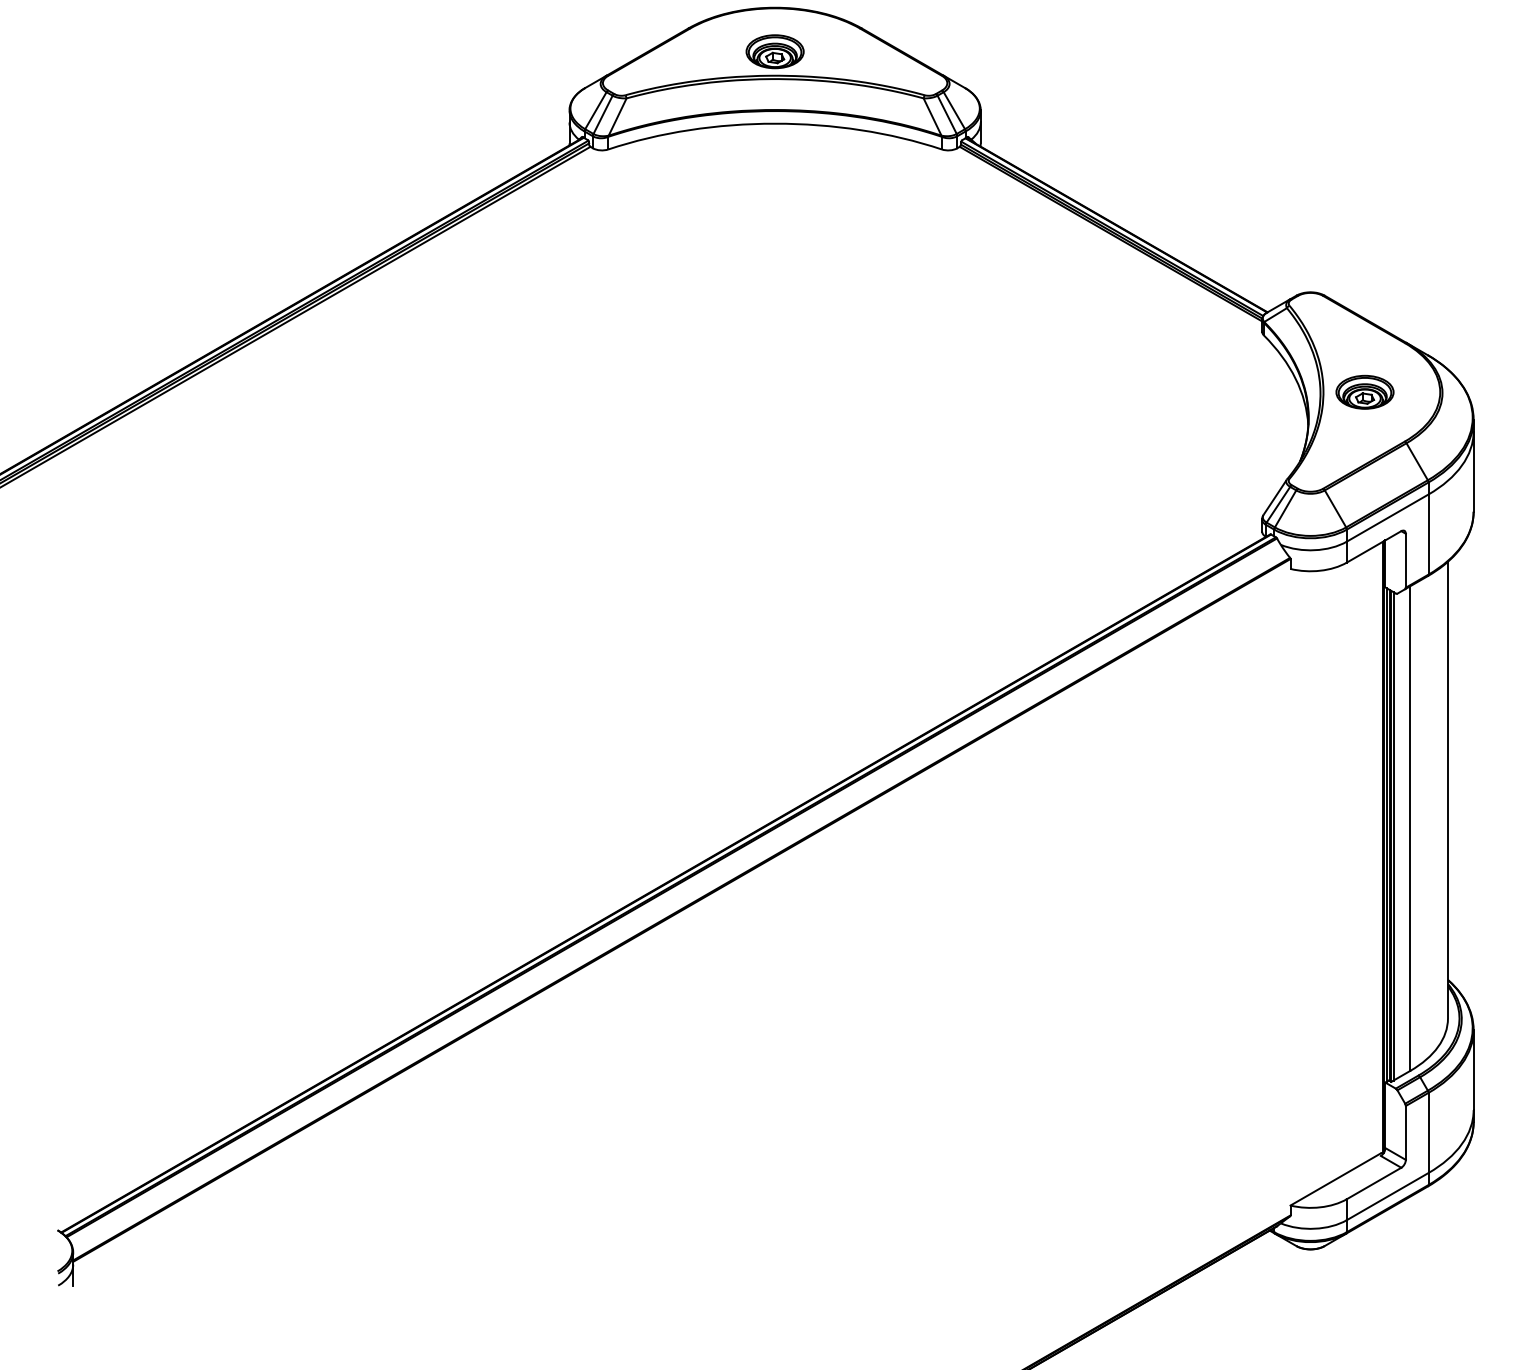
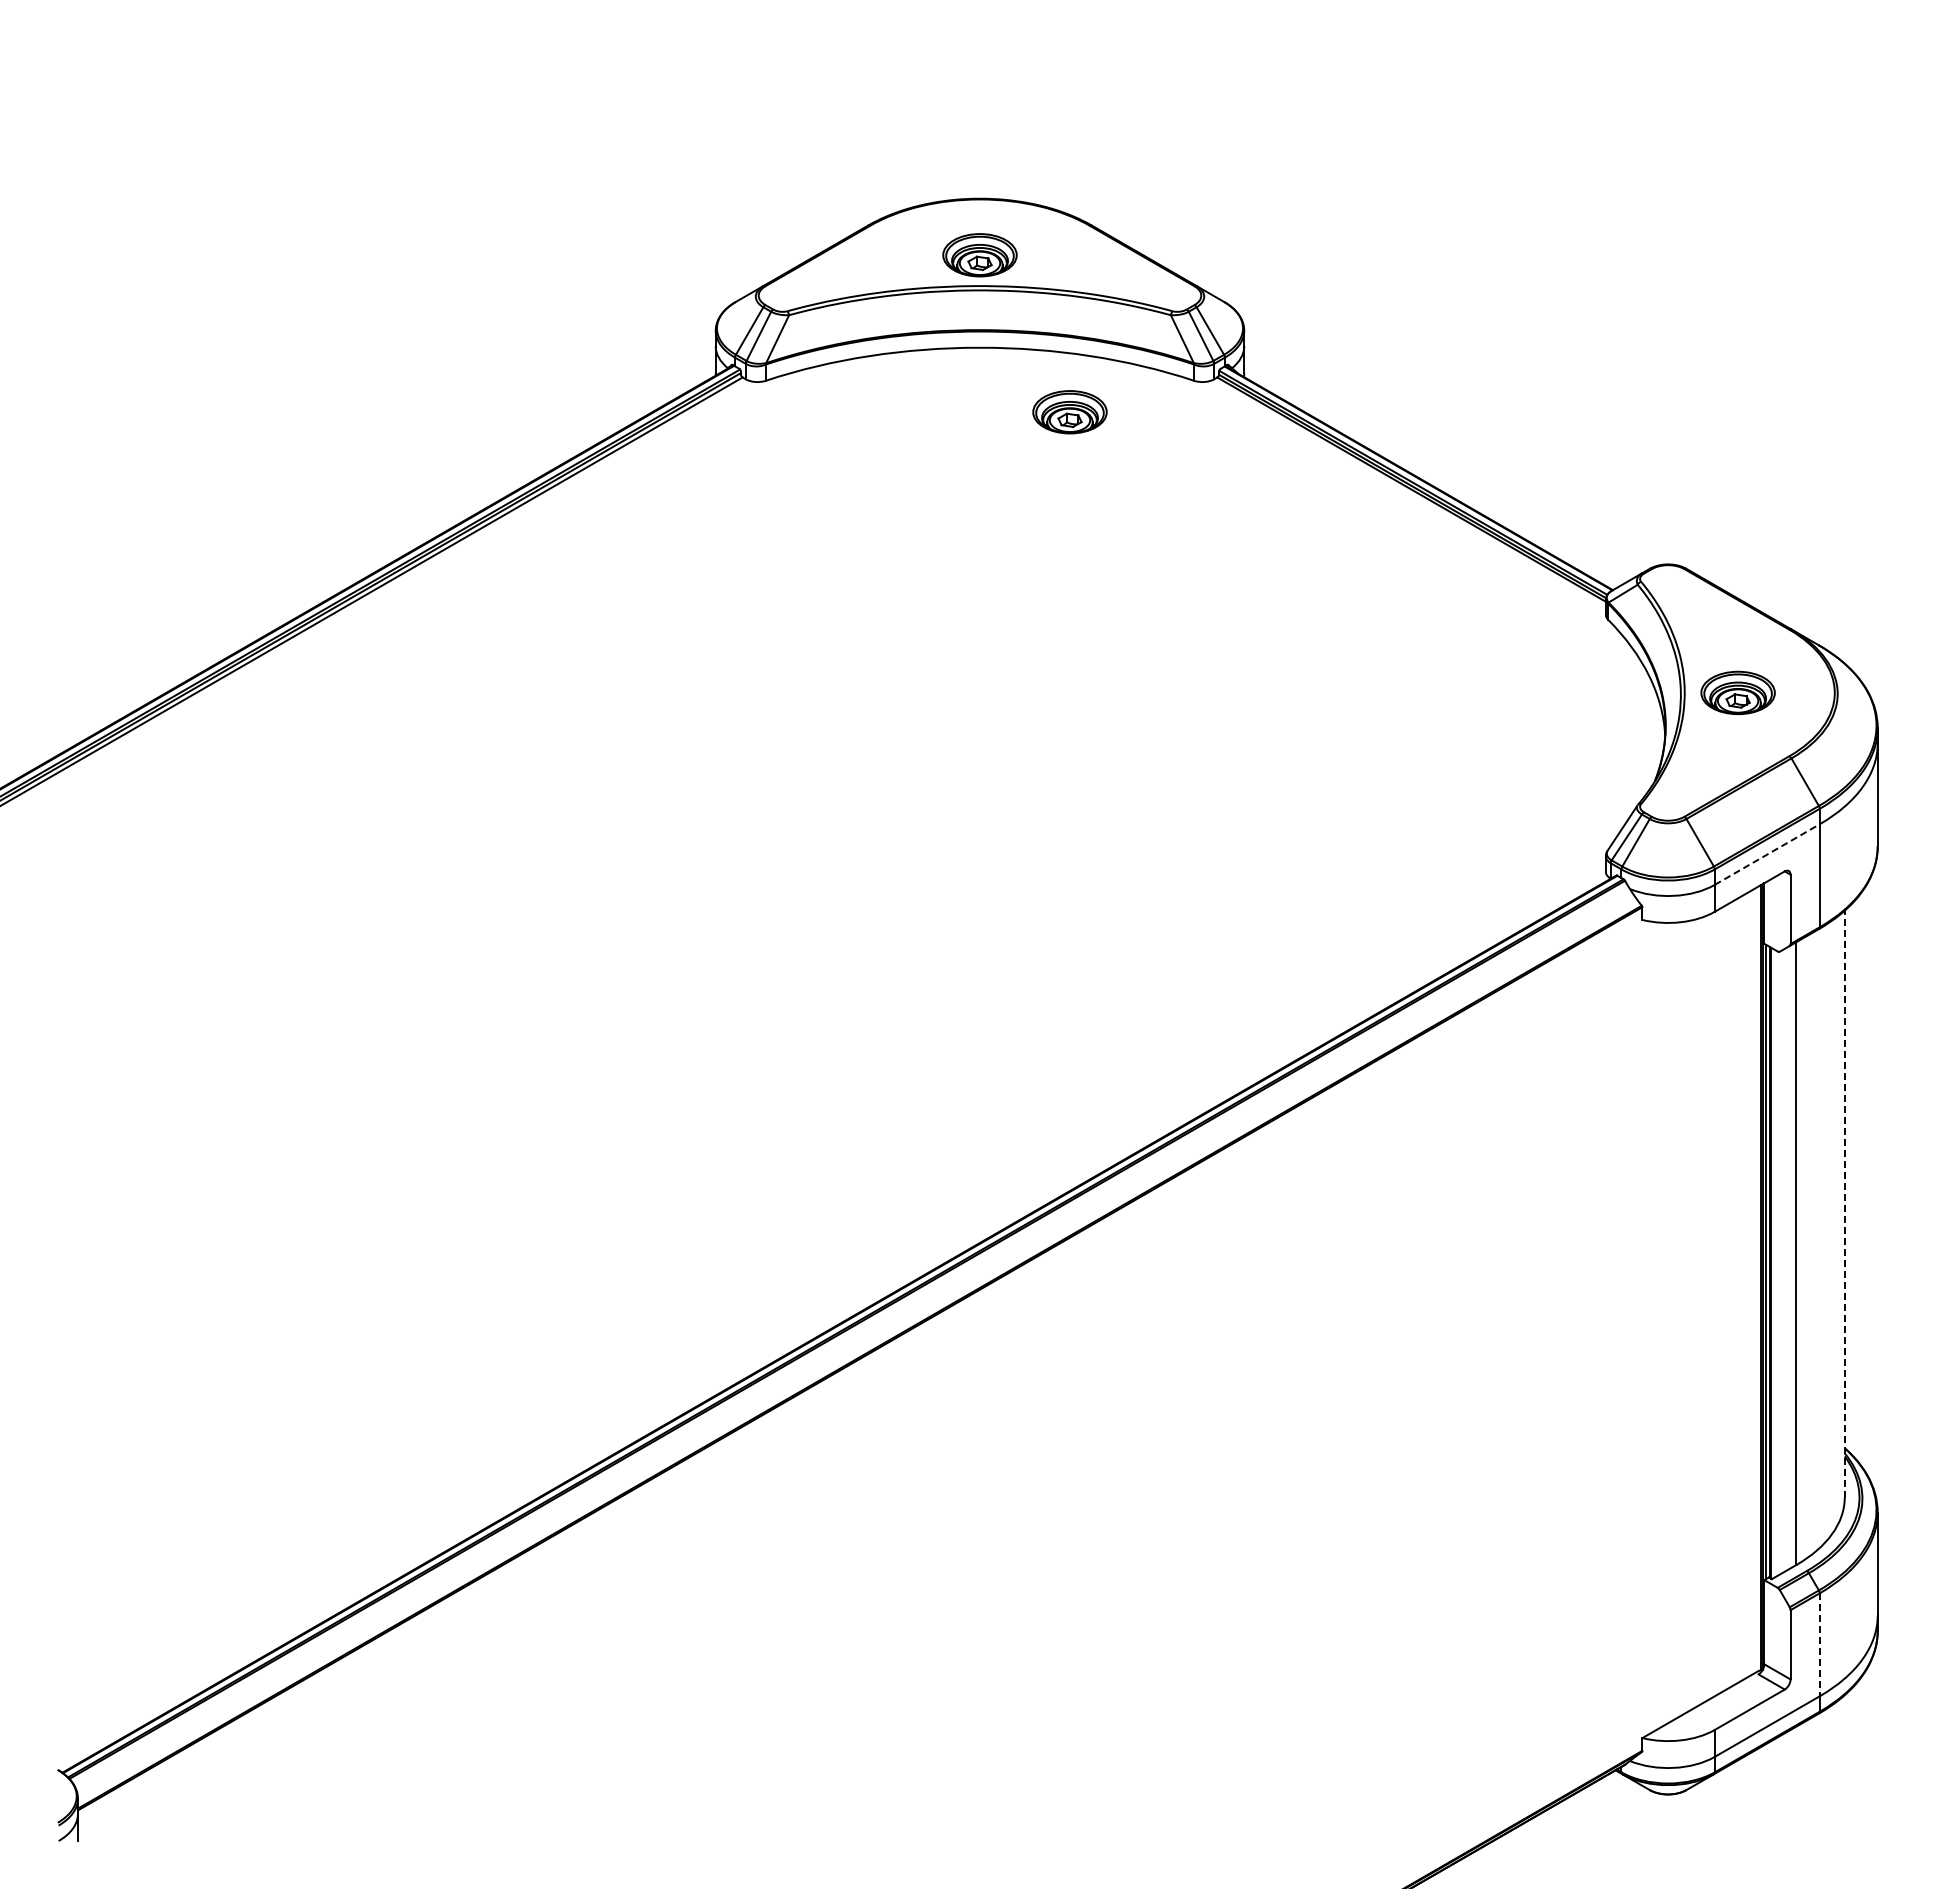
part: (844, 174) -> (1069, 412), added
line: (1387, 518) -> (1767, 854), solid -> dashed
line: (1447, 789) -> (1844, 1203), solid -> dashed
line: (1393, 836) -> (1774, 1263), removed
line: (1428, 1133) -> (1819, 1645), solid -> dashed

